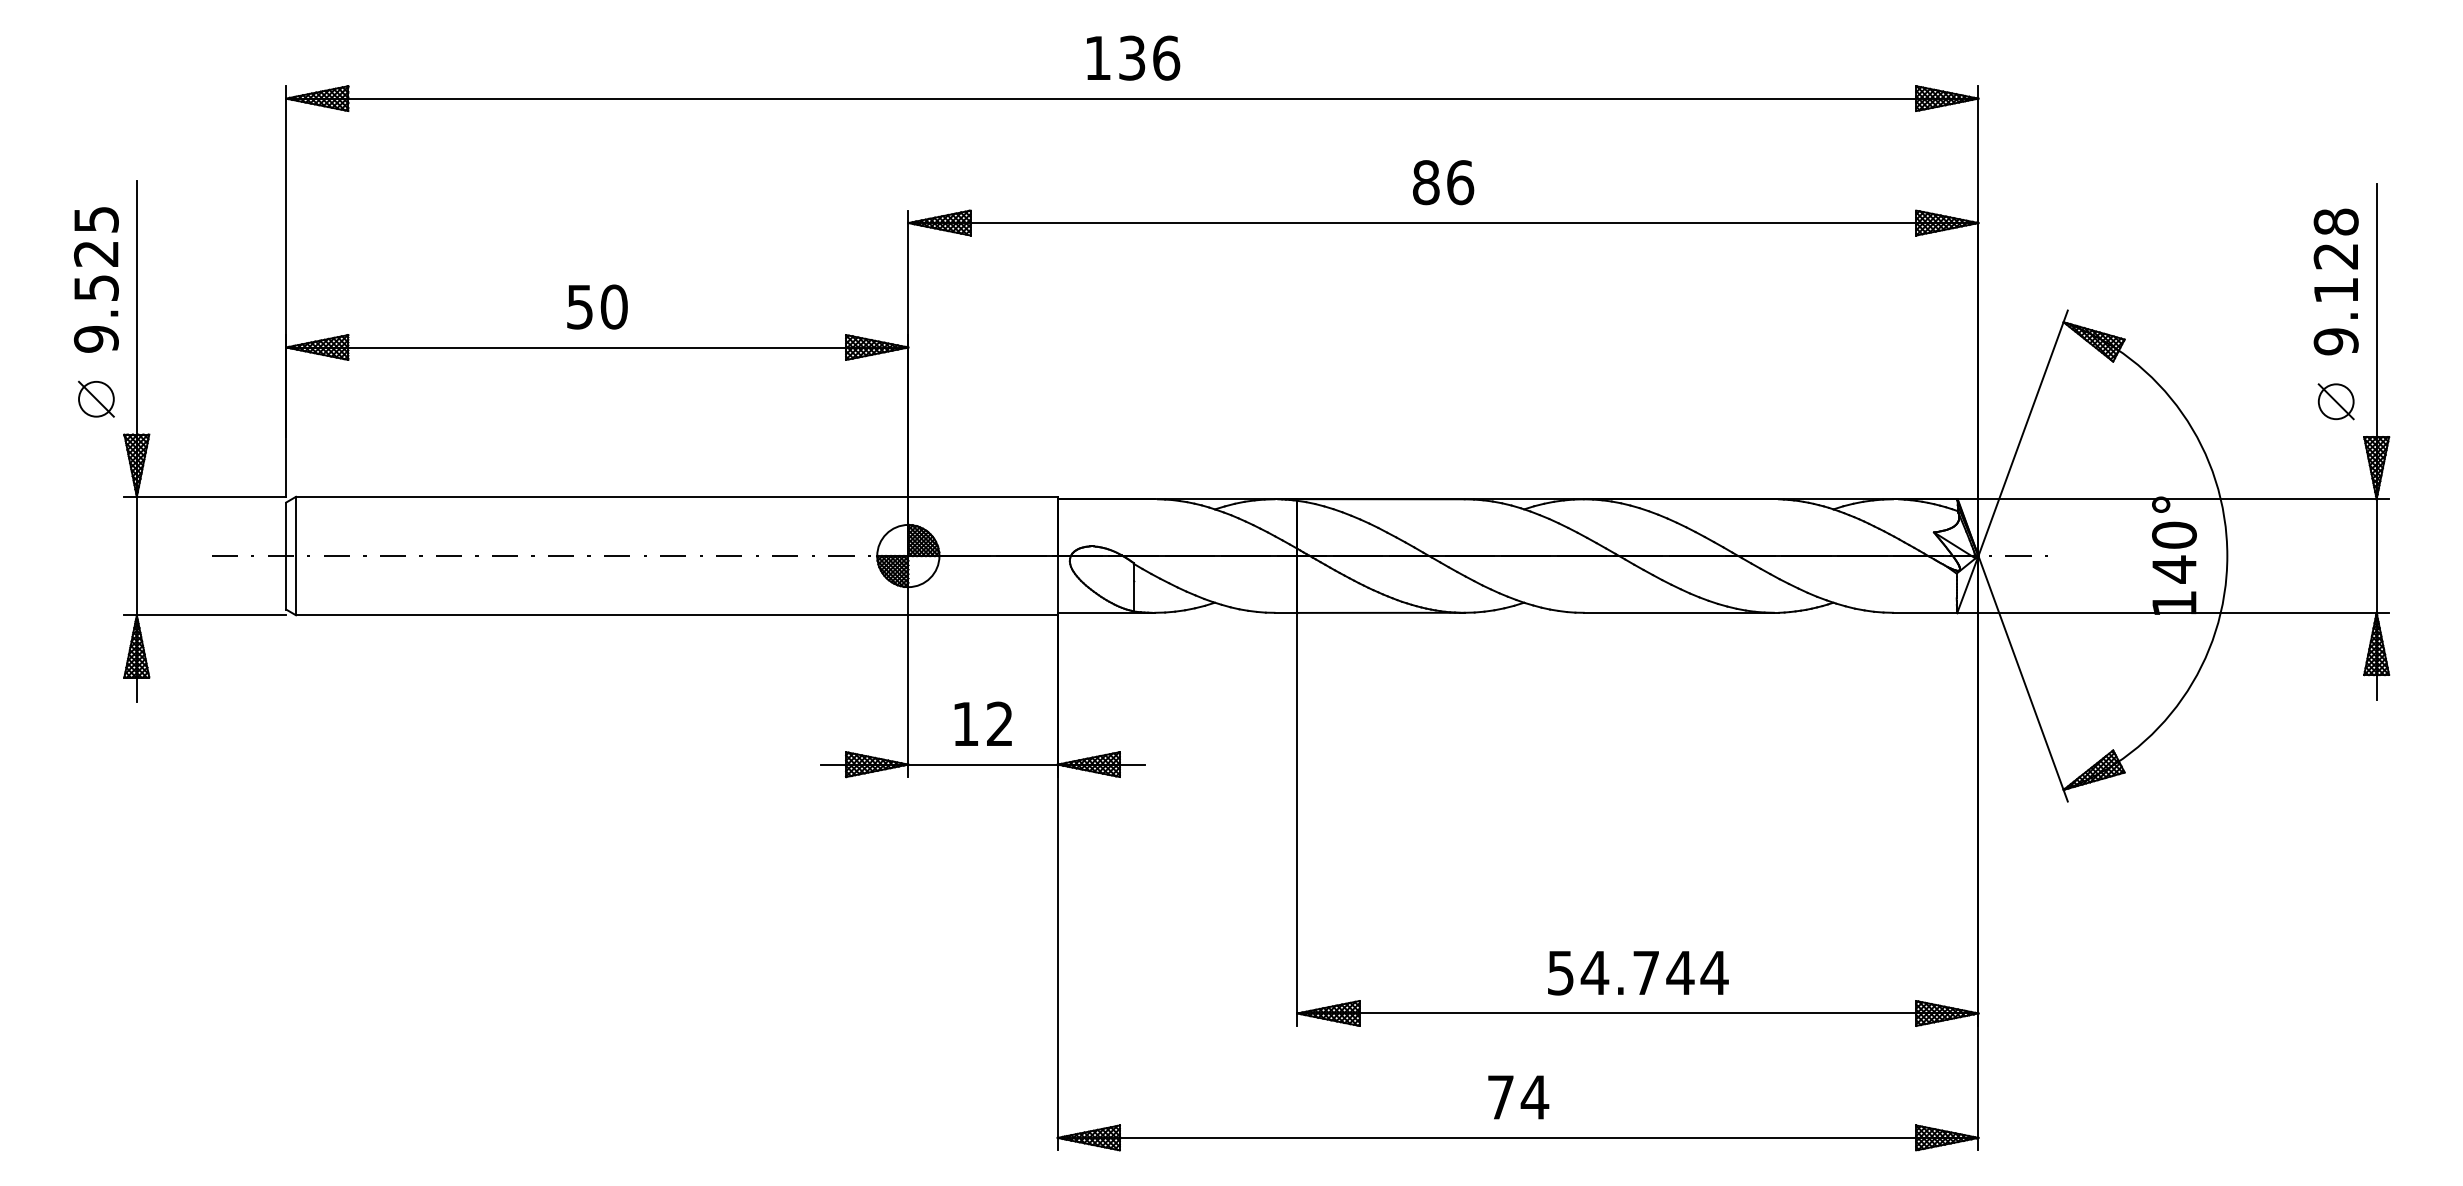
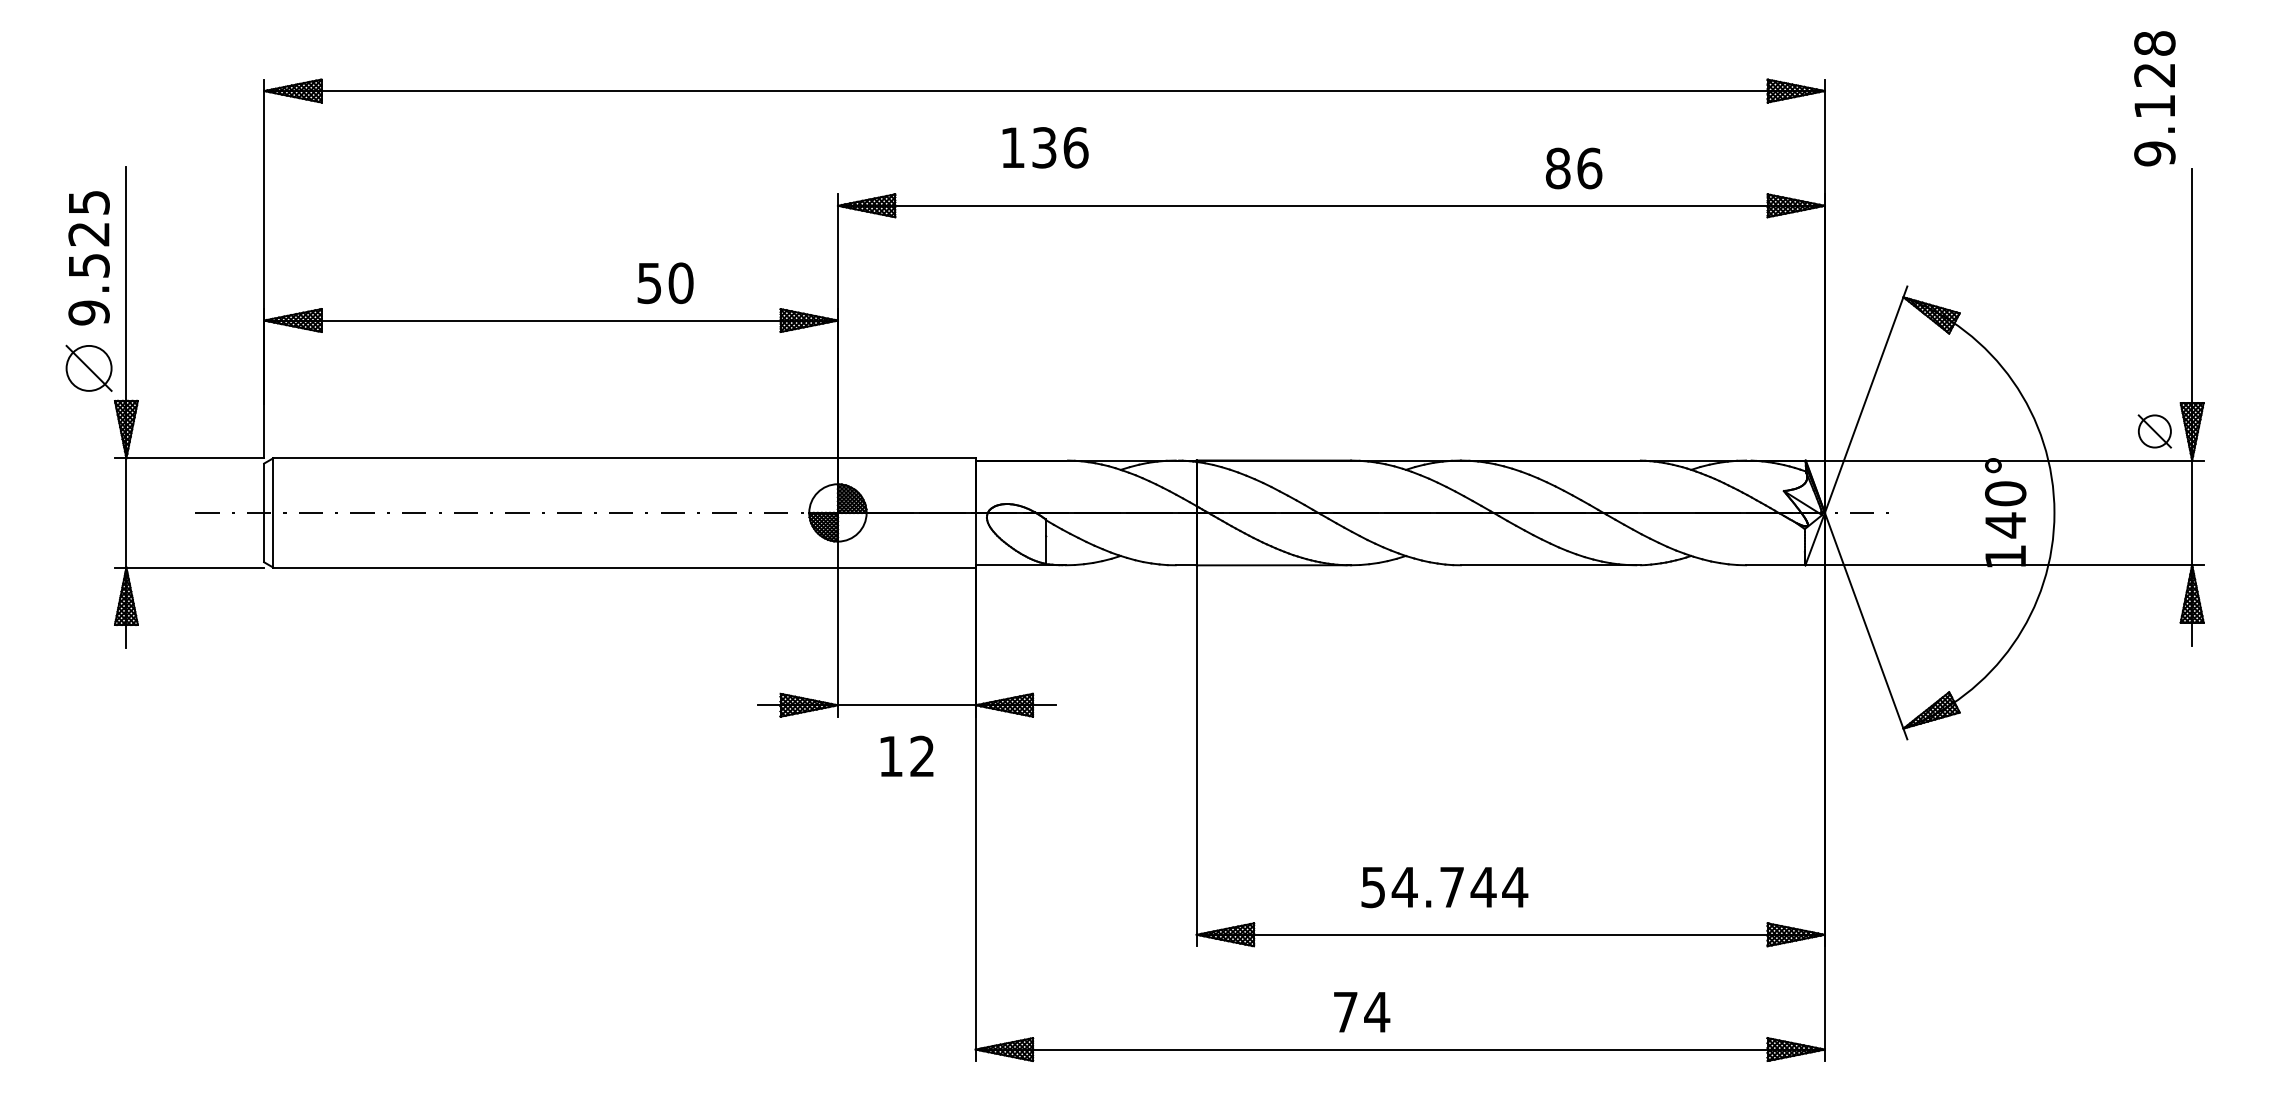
text: (1133, 57) -> (1045, 147), moved
text: (1443, 182) -> (1574, 168), moved
text: (2335, 281) -> (2154, 98), moved
text: (597, 306) -> (665, 282), moved
part: (96, 398) -> (89, 367), size x1.4
part: (2335, 401) -> (2154, 431), moved
text: (982, 723) -> (906, 755), moved
text: (1638, 973) -> (1444, 887), moved
text: (1518, 1097) -> (1361, 1012), moved

